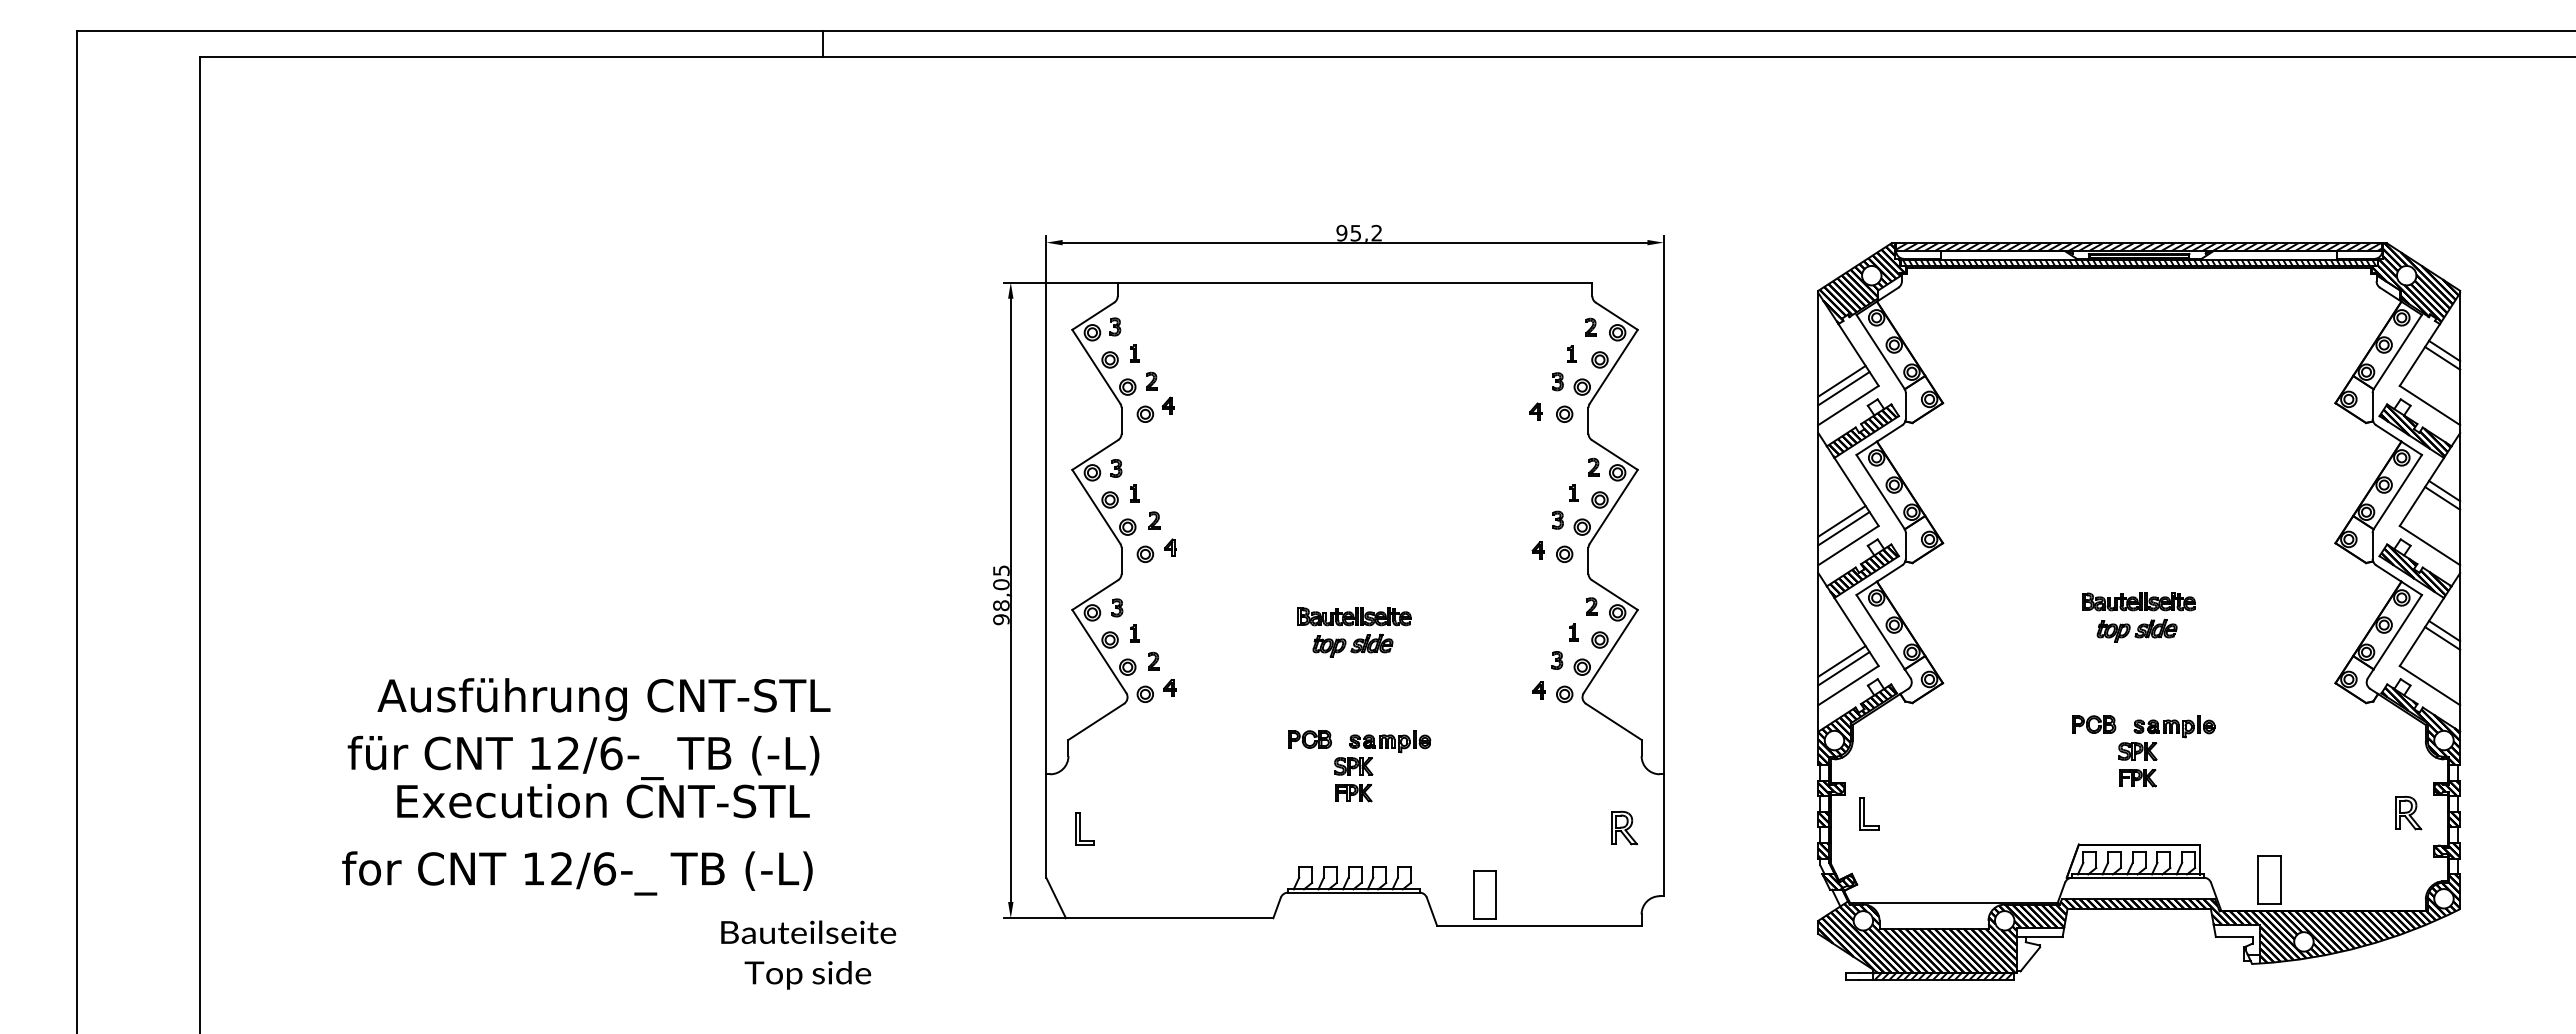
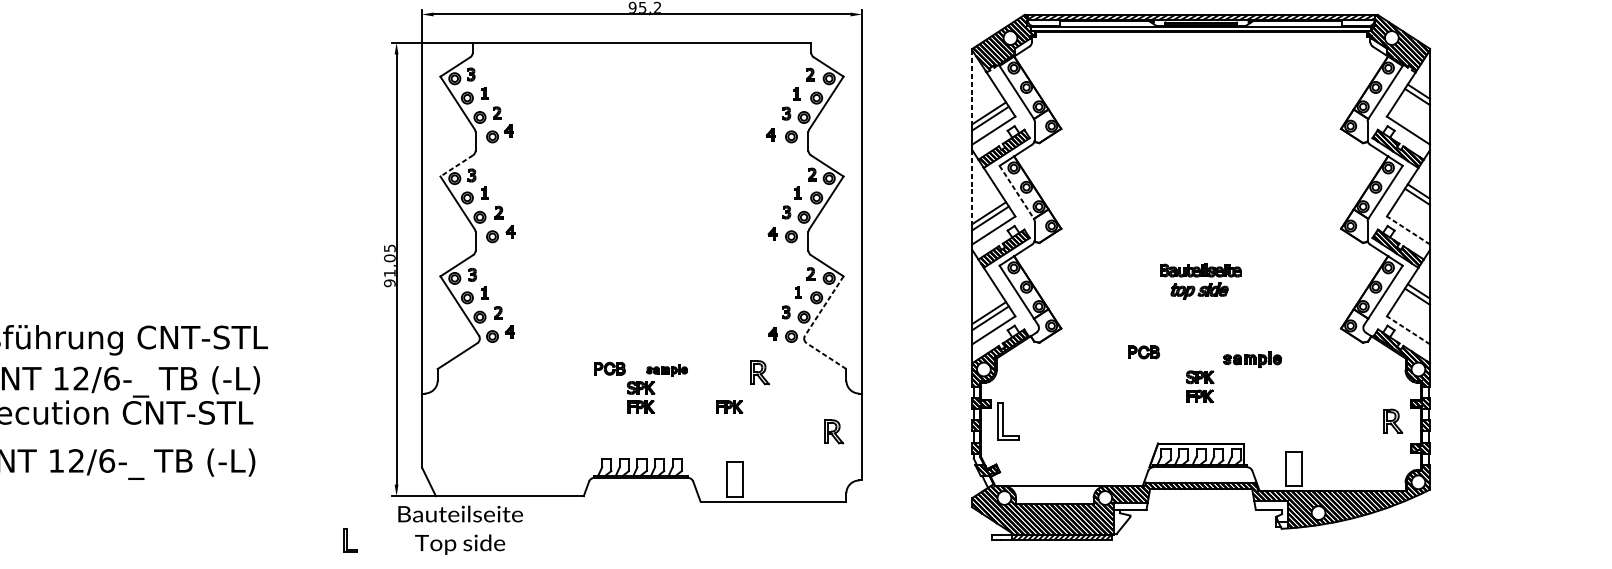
hatch: (2138, 262) -> (1200, 28), removed
line: (1818, 344) -> (972, 87), solid -> dashed
line: (1094, 455) -> (456, 166), solid -> dashed
line: (1818, 484) -> (972, 186), solid -> dashed
line: (1880, 492) -> (1016, 192), solid -> dashed
line: (2430, 545) -> (1408, 230), solid -> dashed
text: (1001, 605) -> (389, 273), 98,05 -> 91,05
part: (1353, 625) -> (640, 287), removed
line: (1610, 651) -> (824, 305), solid -> dashed
line: (2430, 685) -> (1408, 330), solid -> dashed
line: (1613, 721) -> (826, 355), solid -> dashed
part: (2094, 724) -> (1144, 352), moved
part: (2174, 726) -> (1252, 359), moved
part: (1390, 741) -> (667, 370), size x0.7
part: (1520, 744) -> (760, 372), added
part: (1477, 792) -> (729, 406), added
part: (1869, 813) -> (1008, 421), size x1.6
part: (1084, 828) -> (350, 540), moved
text: (808, 954) -> (460, 529), moved

